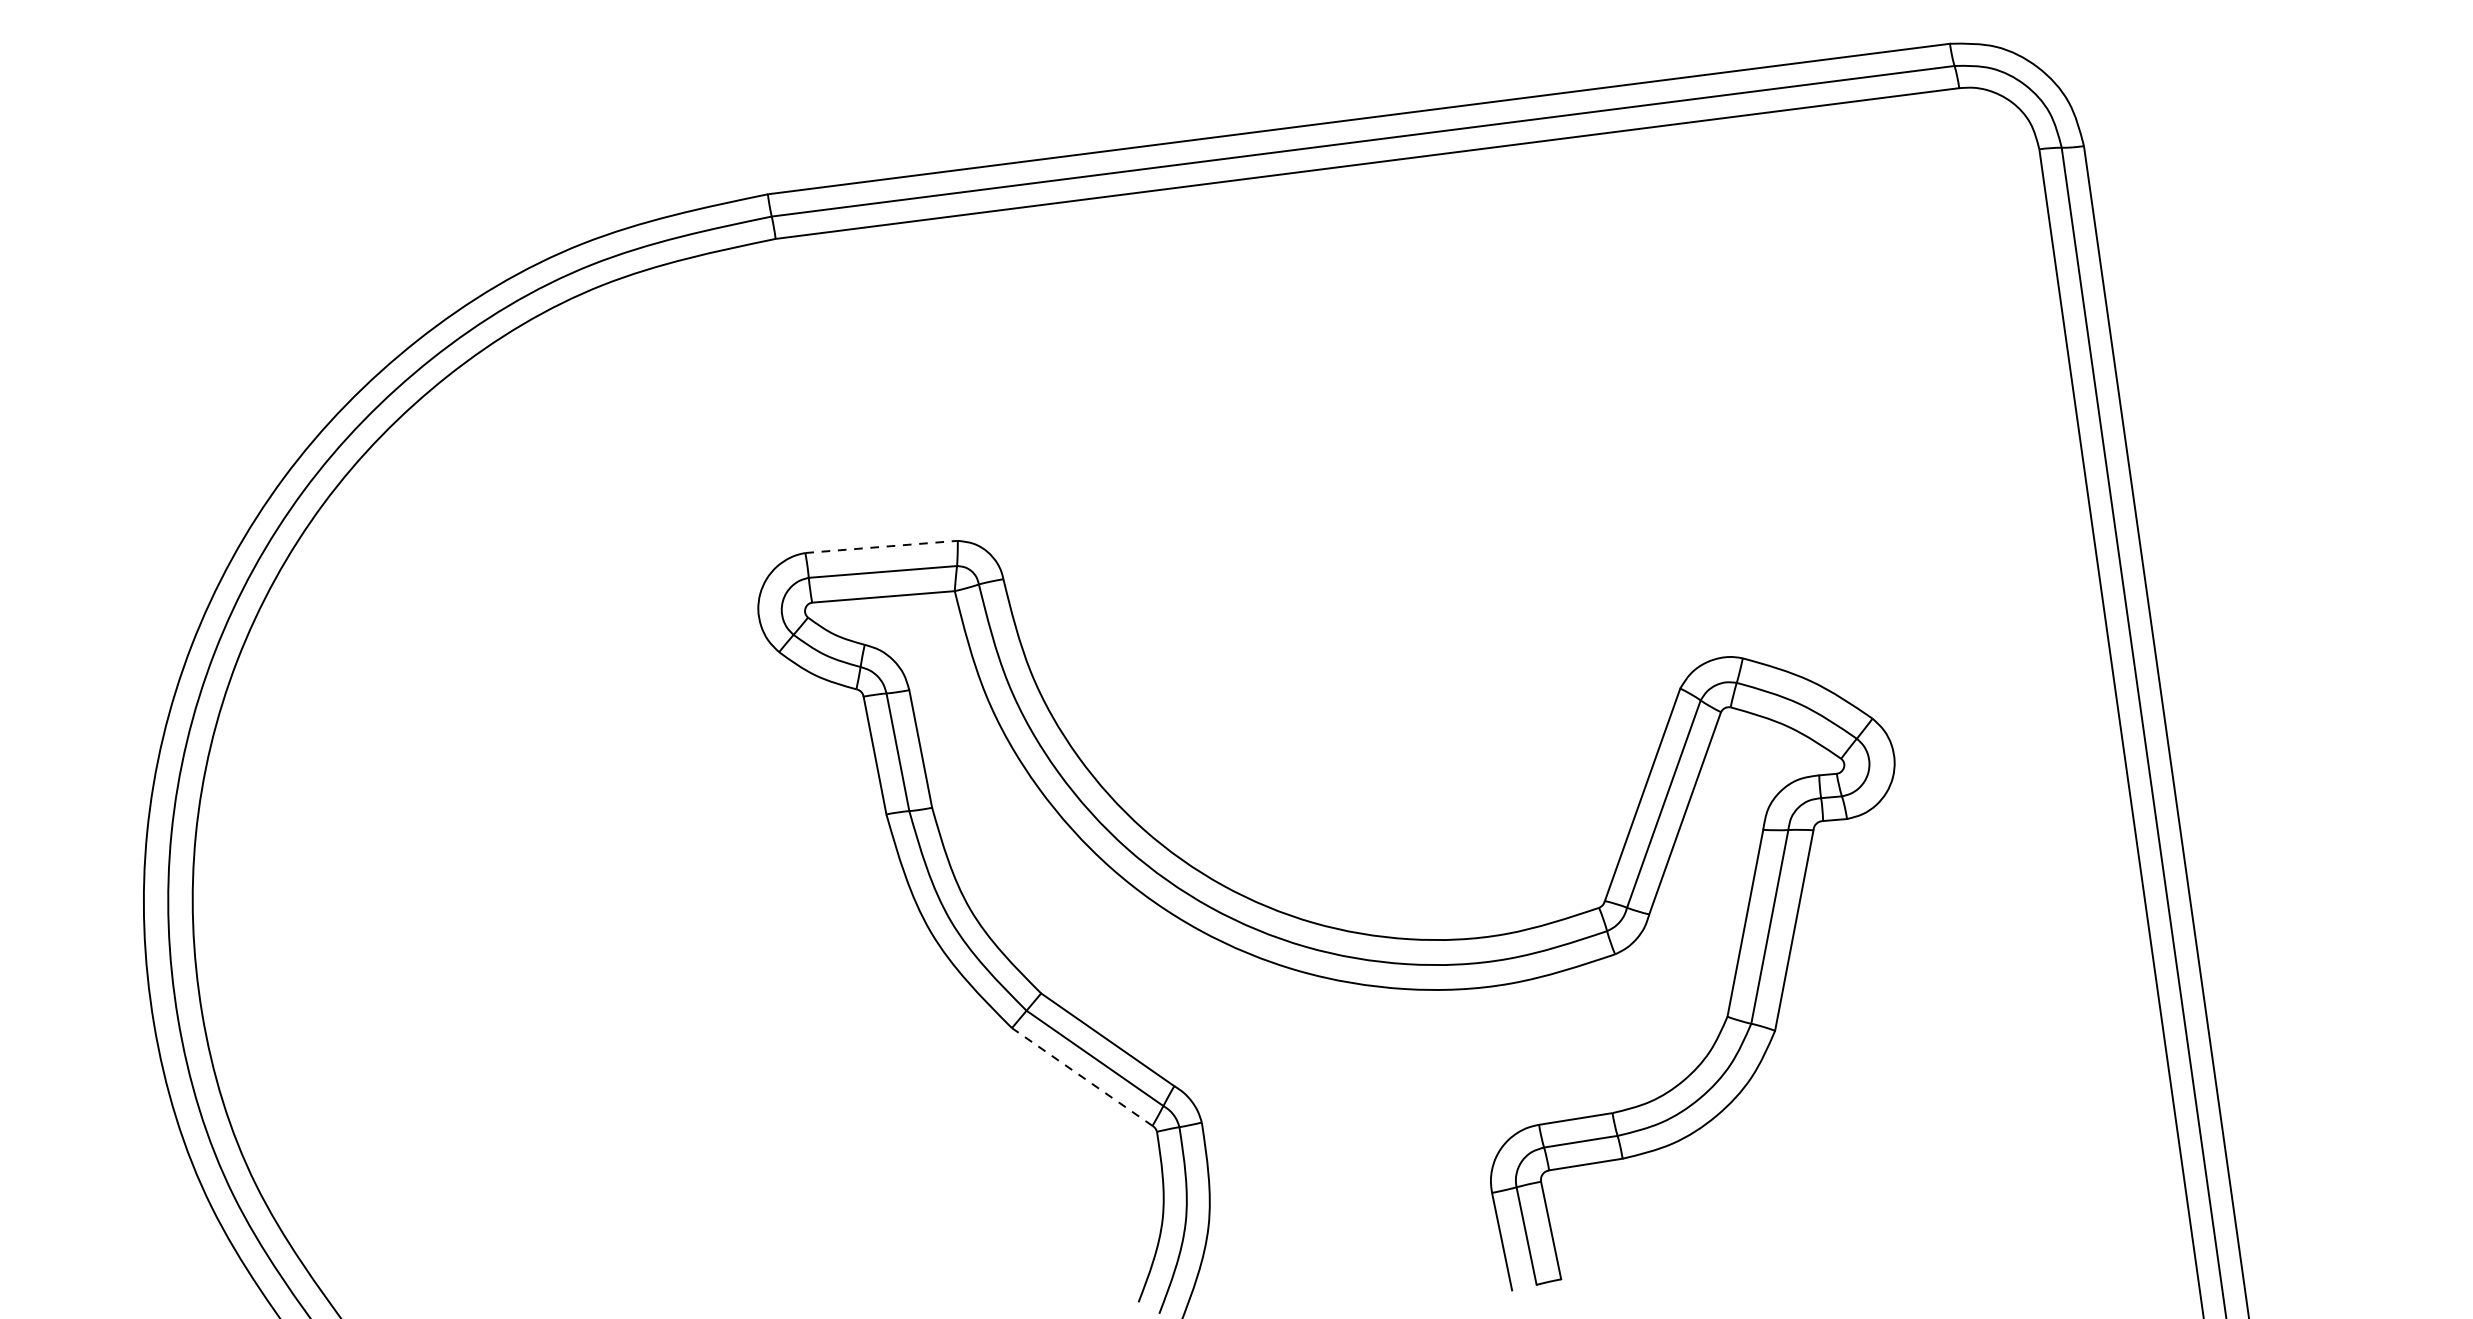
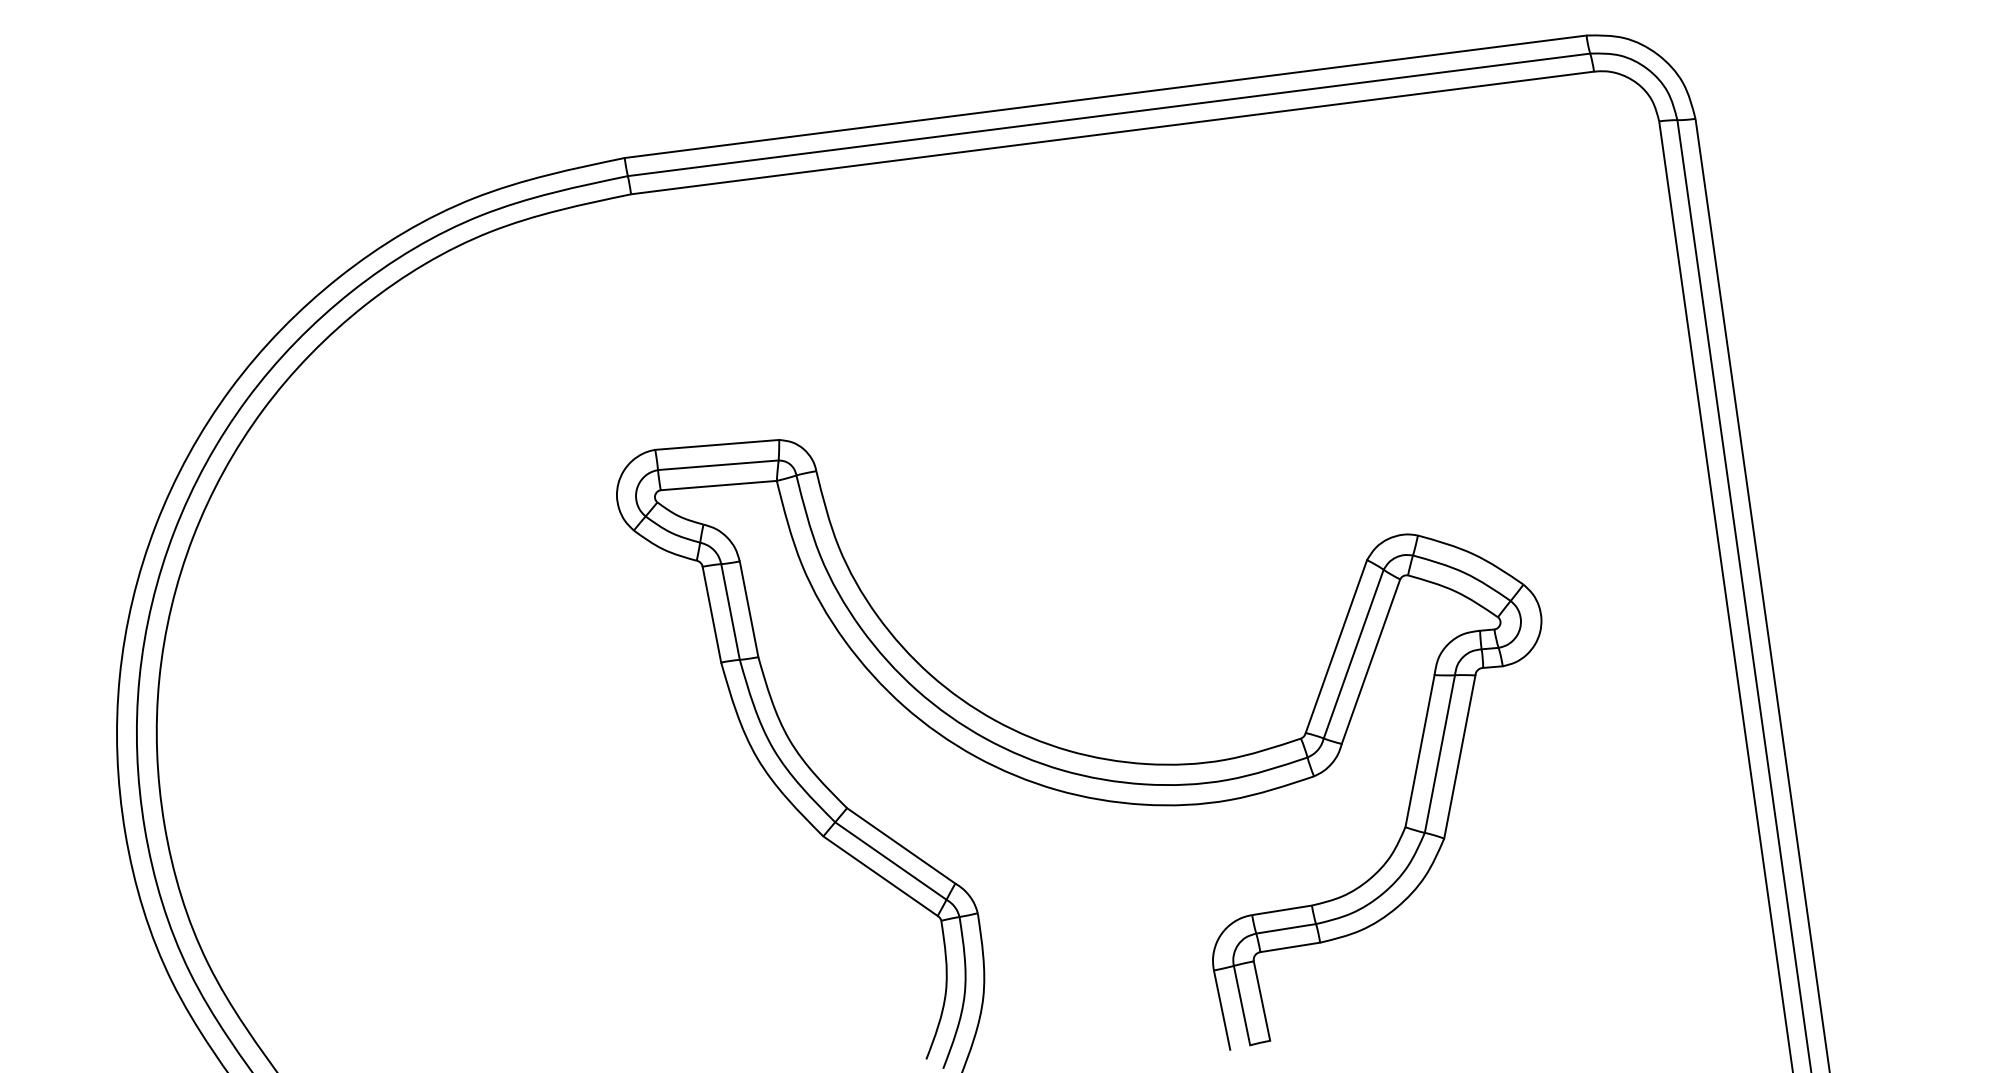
line: (881, 546) -> (717, 444), dashed -> solid
line: (1082, 1077) -> (880, 876), dashed -> solid

